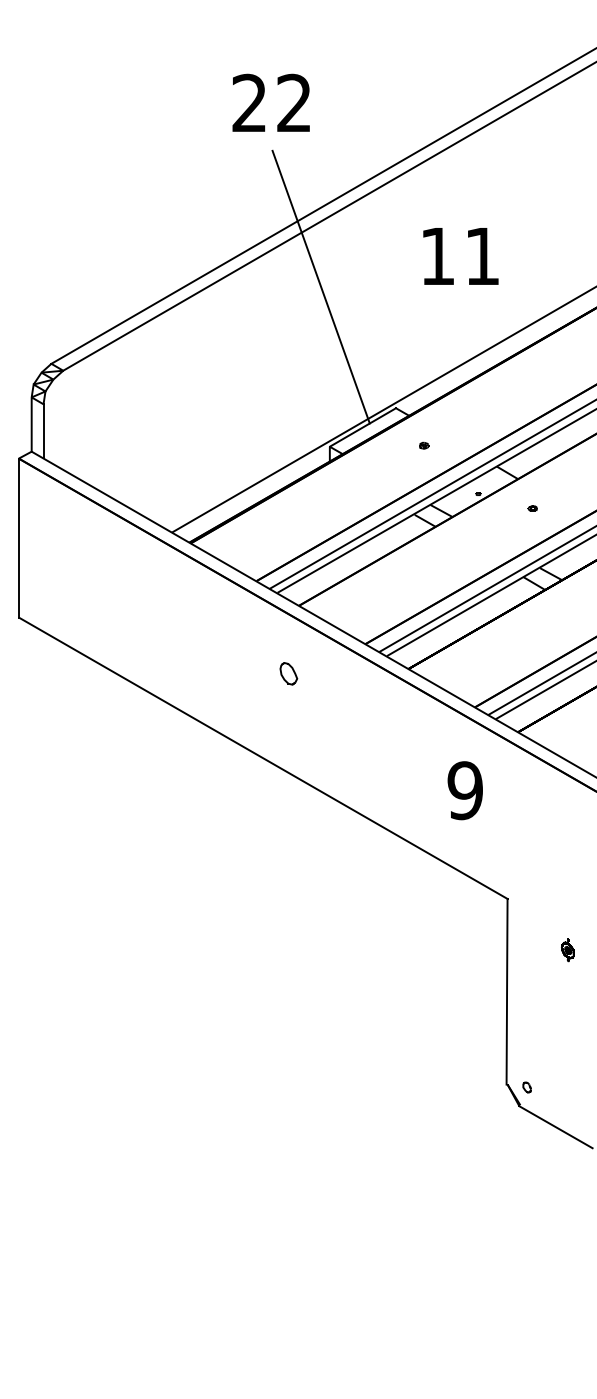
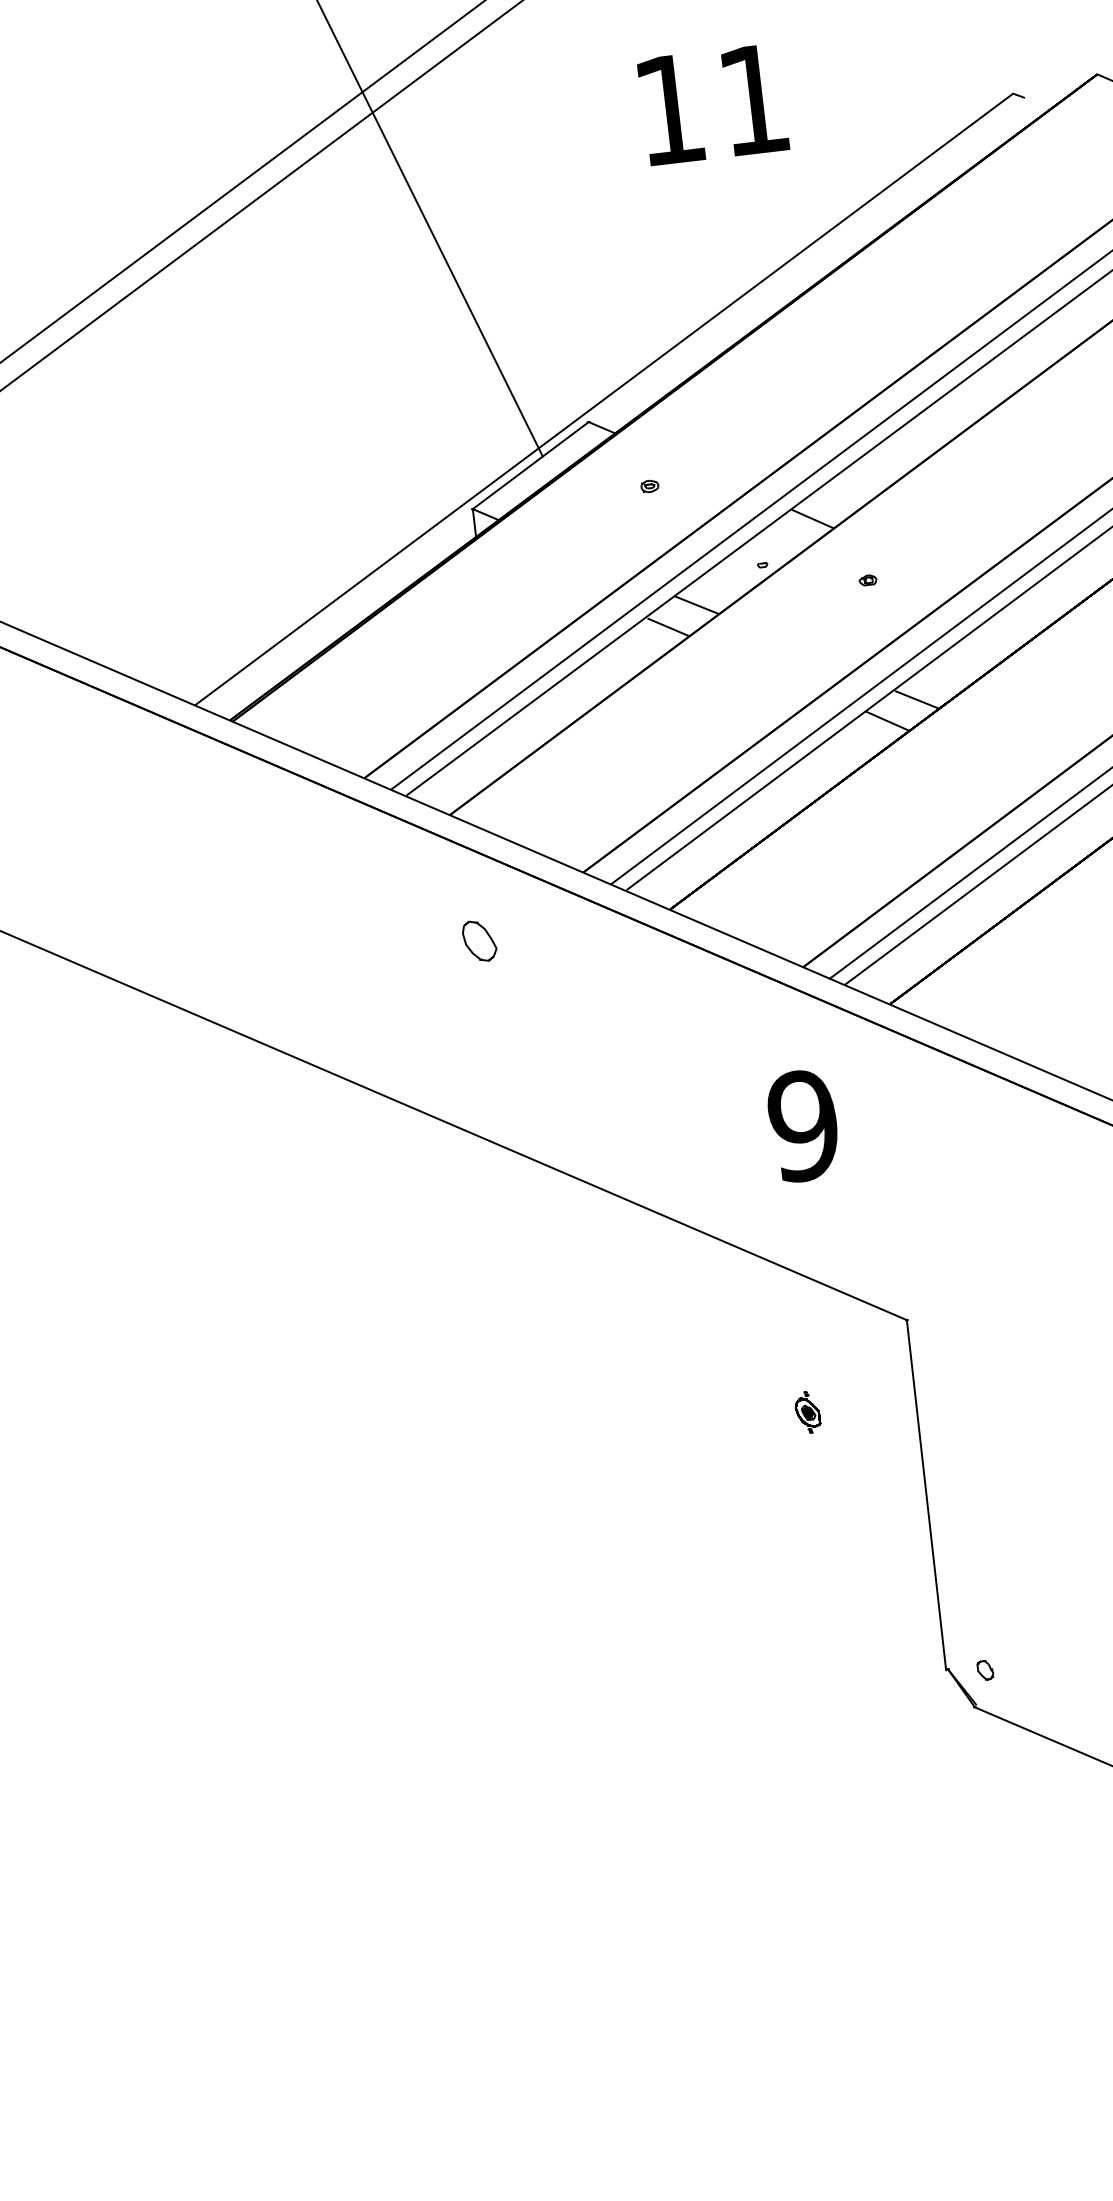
text: (460, 256) -> (712, 104), moved
part: (288, 673) -> (479, 940), moved
part: (567, 950) -> (807, 1412), moved

